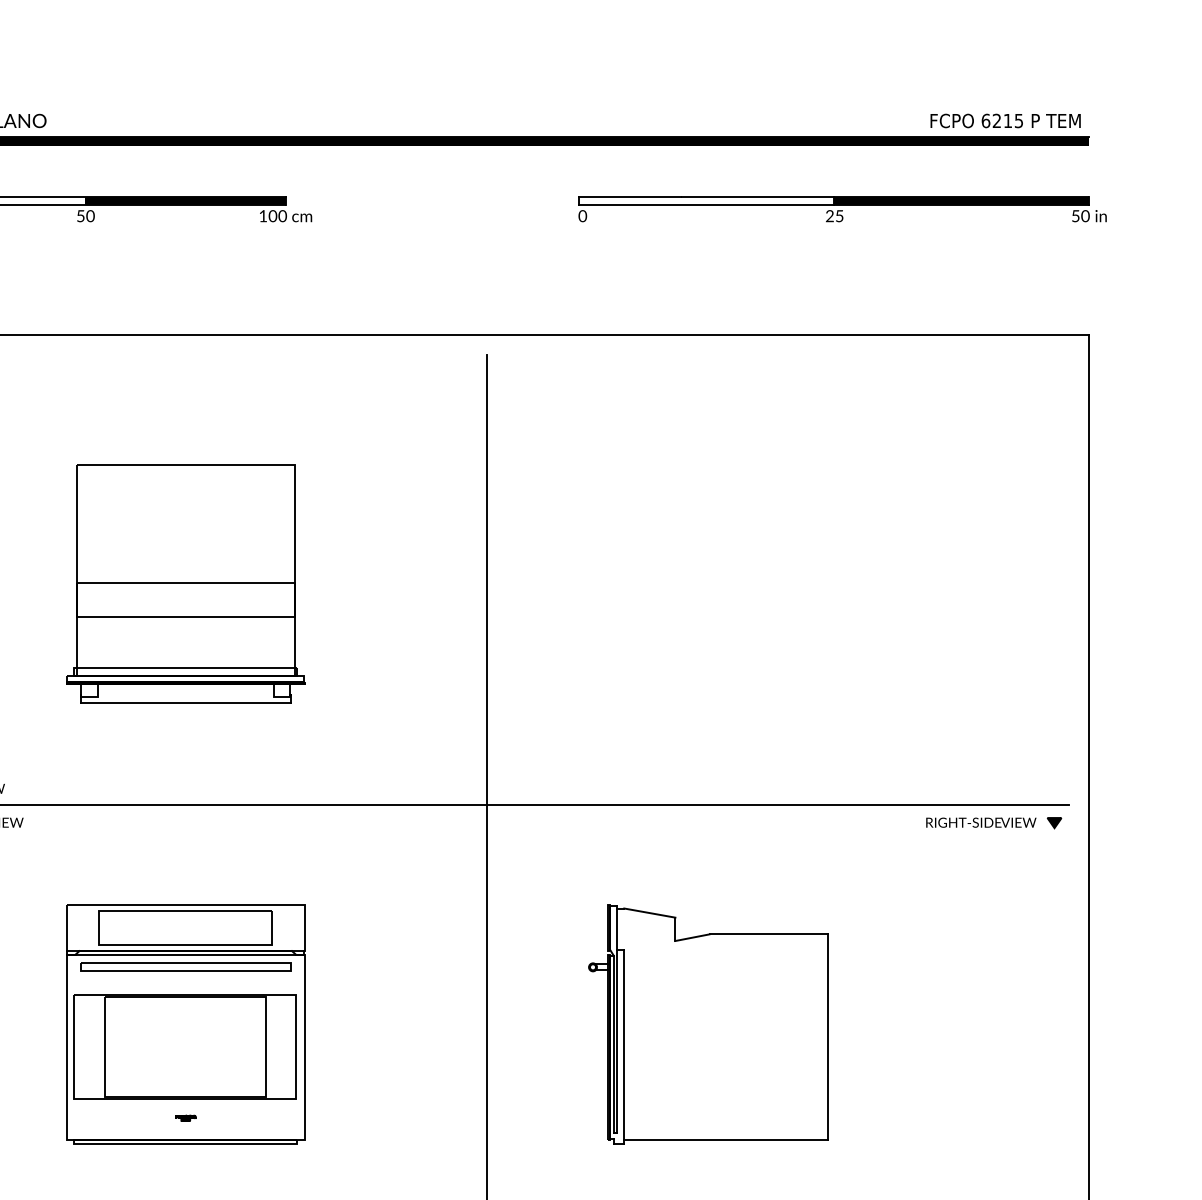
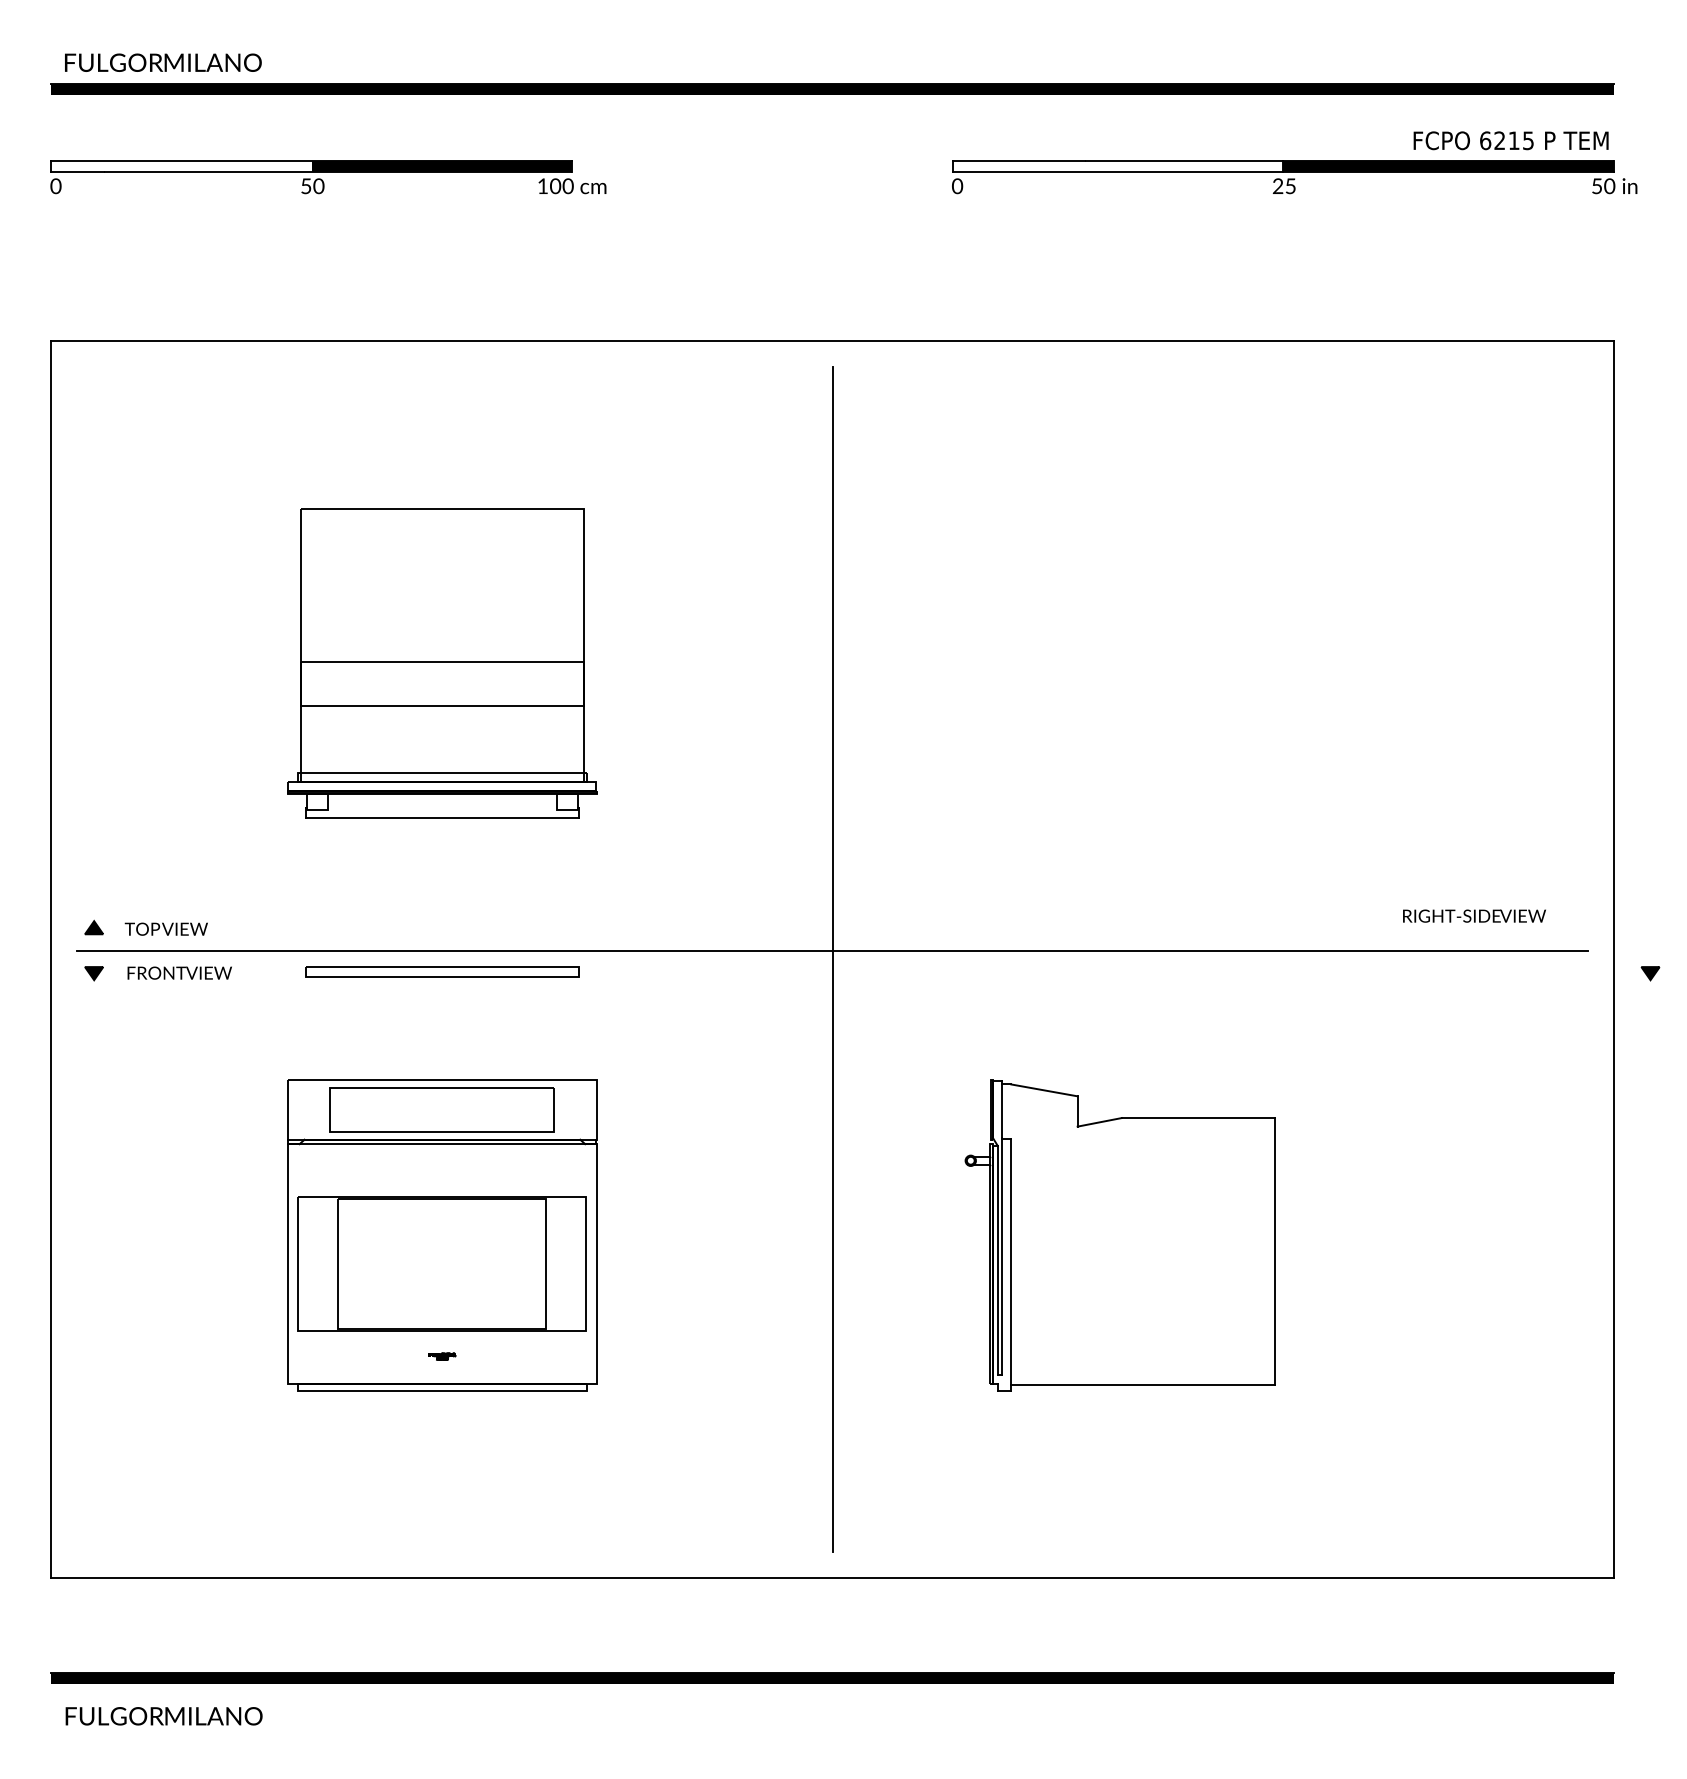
text: (1005, 120) -> (1510, 140), moved
text: (981, 822) -> (1474, 915), moved
part: (1054, 822) -> (1650, 973), moved
part: (185, 967) -> (442, 971), moved

